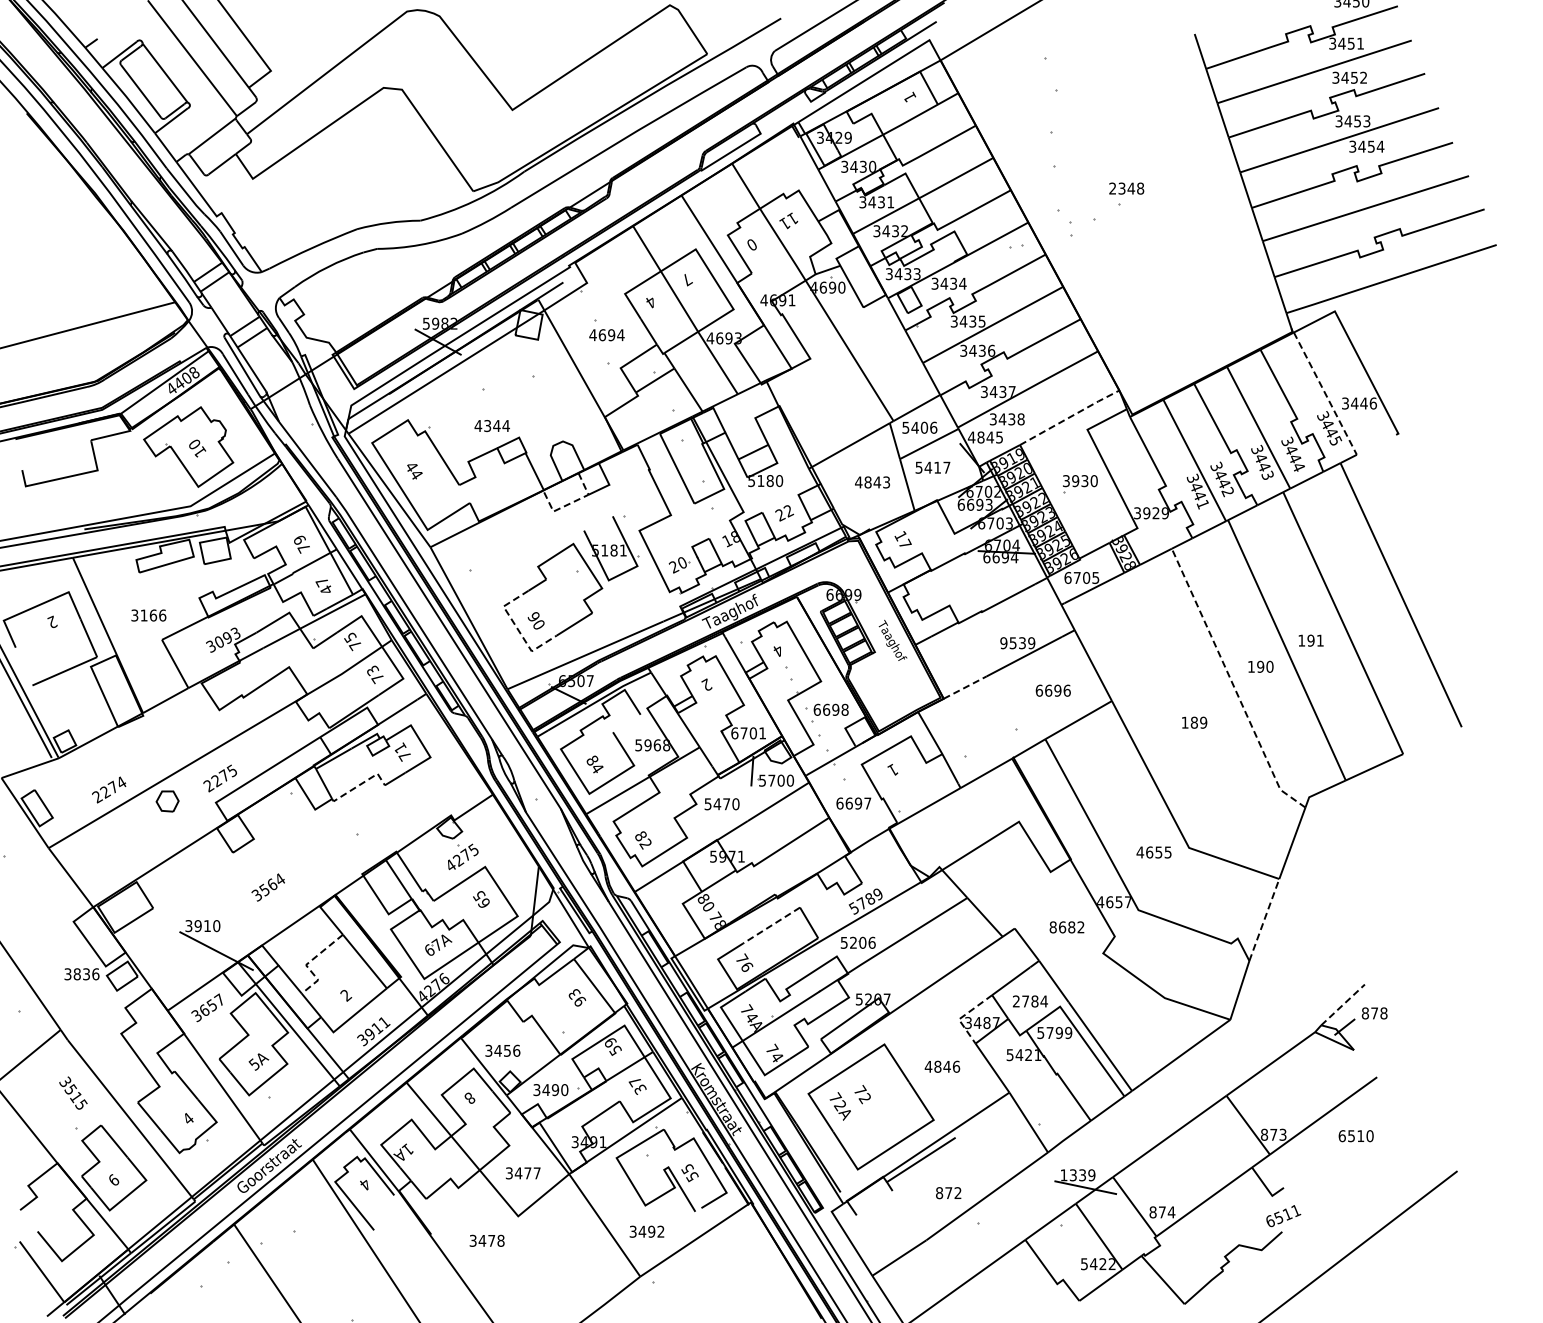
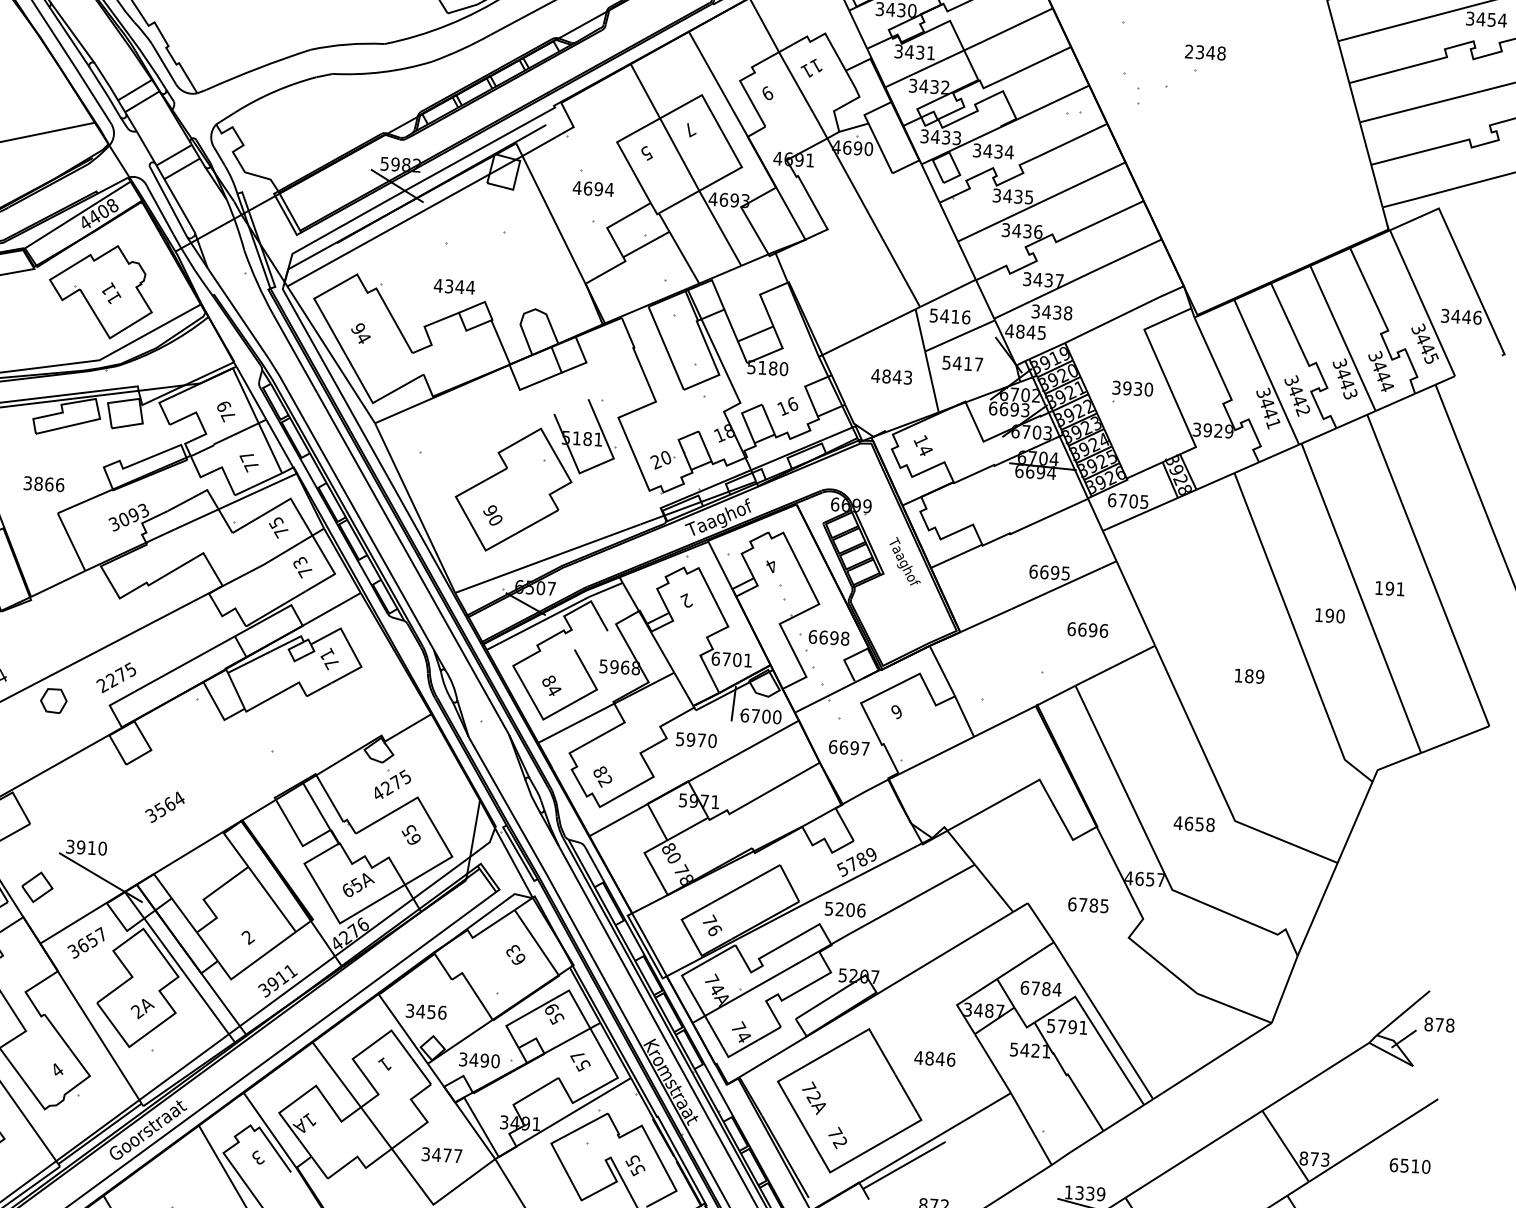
text: (752, 243) -> (768, 92), 0 -> 9
text: (651, 301) -> (647, 152), 4 -> 5
line: (1325, 393) -> (1422, 303), dashed -> solid
line: (1070, 416) -> (1125, 313), dashed -> solid
text: (924, 427) -> (955, 316), 5406 -> 5416
text: (194, 443) -> (108, 287), 10 -> 11
text: (411, 466) -> (358, 328), 44 -> 94
line: (570, 503) -> (540, 381), dashed -> solid
text: (784, 512) -> (787, 405), 22 -> 16
text: (905, 543) -> (926, 449), 17 -> 14
text: (326, 590) -> (251, 466), 47 -> 77
text: (143, 615) -> (37, 483), 3166 -> 3866
line: (517, 629) -> (470, 524), dashed -> solid
text: (1017, 643) -> (1049, 572), 9539 -> 6695
line: (1232, 683) -> (1296, 633), dashed -> solid
line: (965, 687) -> (986, 620), dashed -> solid
text: (892, 770) -> (896, 712), 1 -> 6
text: (762, 780) -> (744, 715), 5700 -> 6700
line: (360, 784) -> (278, 693), dashed -> solid
text: (717, 804) -> (691, 740), 5470 -> 5970
text: (1167, 852) -> (1209, 824), 4655 -> 4658
line: (1264, 919) -> (1317, 908), dashed -> solid
line: (771, 925) -> (745, 883), dashed -> solid
text: (1066, 927) -> (1087, 905), 8682 -> 6785
text: (436, 944) -> (356, 884), 67A -> 65A
part: (162, 962) -> (37, 887), added
line: (307, 963) -> (205, 897), dashed -> solid
text: (579, 1001) -> (518, 959), 93 -> 63
text: (1016, 1001) -> (1025, 987), 2784 -> 6784
line: (1343, 1004) -> (1403, 1012), dashed -> solid
line: (962, 1016) -> (961, 1001), dashed -> solid
text: (1068, 1032) -> (1083, 1027), 5799 -> 5791
text: (254, 1064) -> (137, 1011), 5A -> 2A
text: (638, 1089) -> (581, 1065), 37 -> 57
text: (862, 1094) -> (837, 1137), moved
text: (469, 1097) -> (384, 1063), 8 -> 1
text: (365, 1184) -> (258, 1157), 4 -> 3

